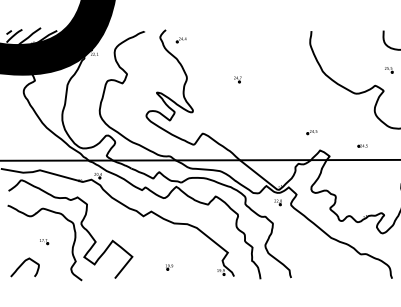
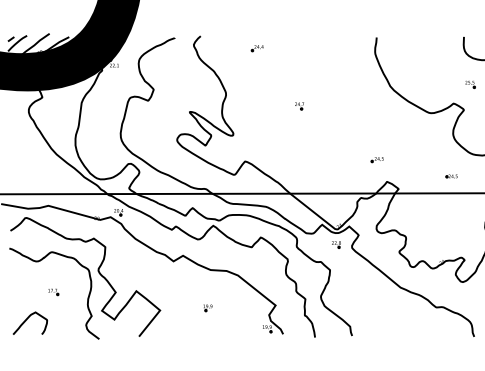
part: (180, 40) -> (256, 48), moved
part: (237, 79) -> (299, 106), moved
part: (362, 146) -> (451, 176), moved
part: (169, 267) -> (207, 308), moved

